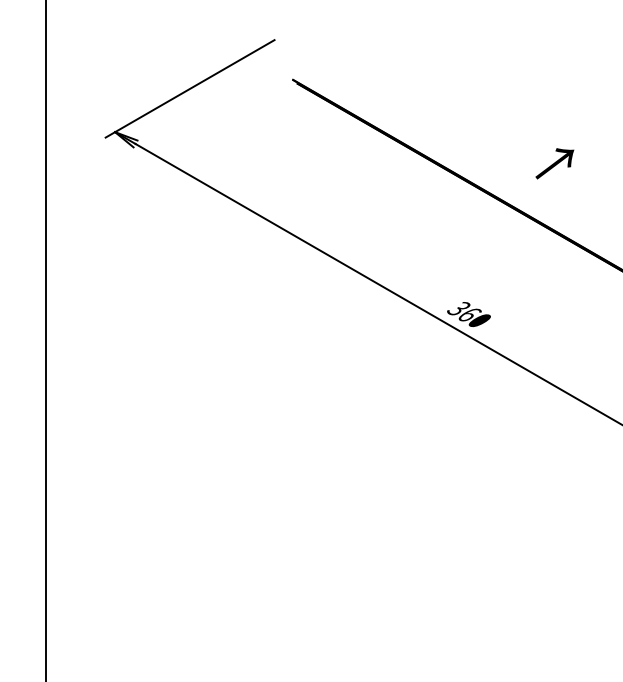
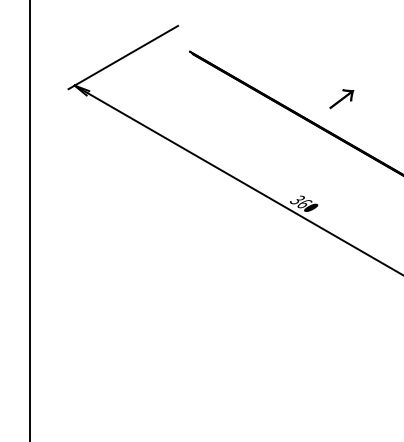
text: (554, 164) -> (341, 99), moved

